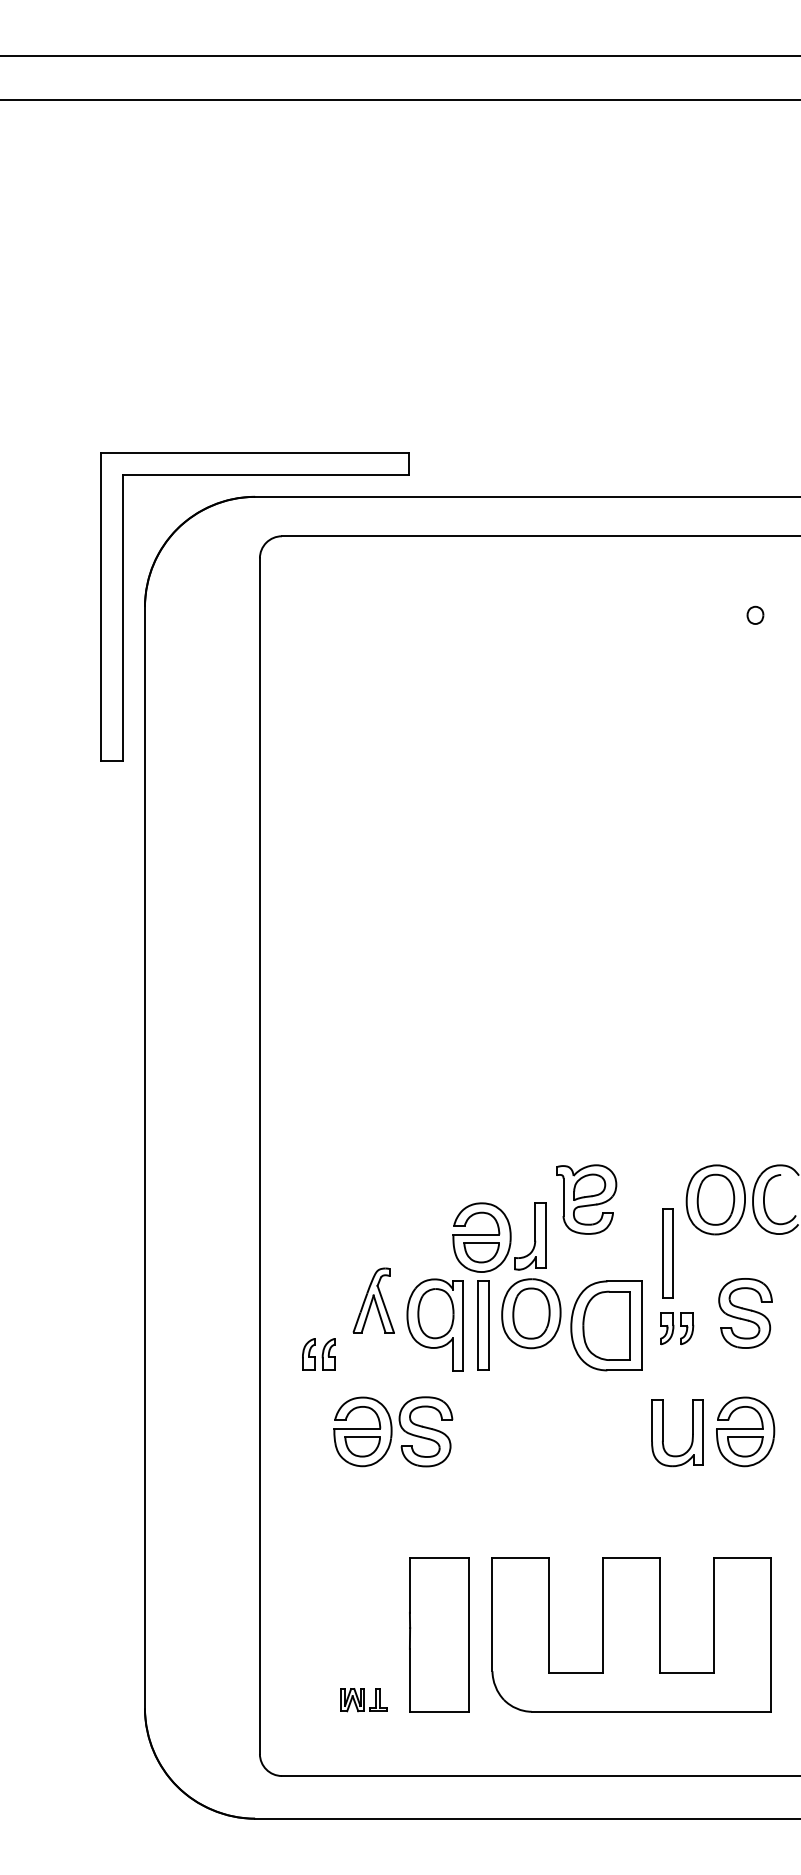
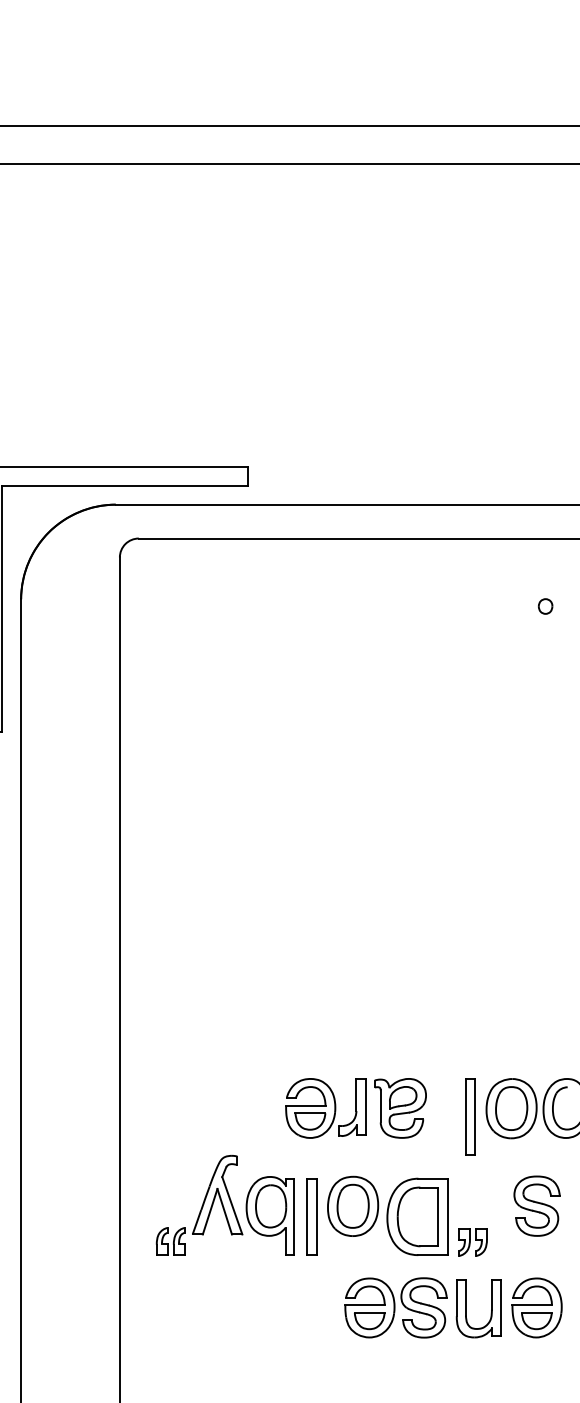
part: (499, 1237) -> (325, 1108), moved
part: (667, 1253) -> (470, 1116), moved
part: (373, 1300) -> (217, 1195), size x1.43
part: (677, 1328) -> (473, 1242), moved
part: (393, 1431) -> (396, 1307), moved

